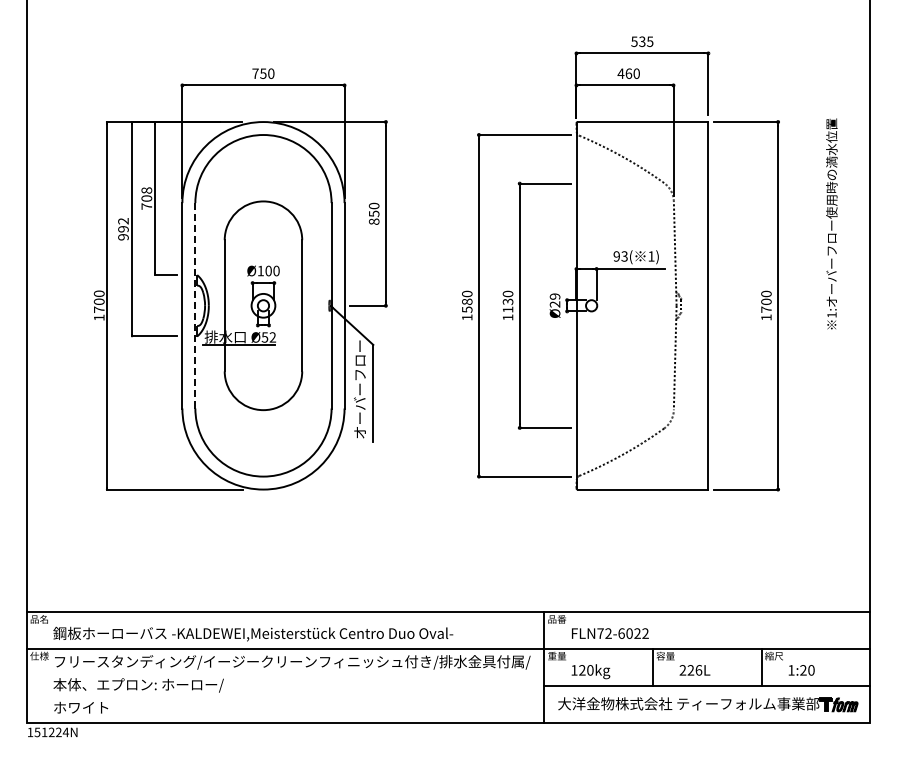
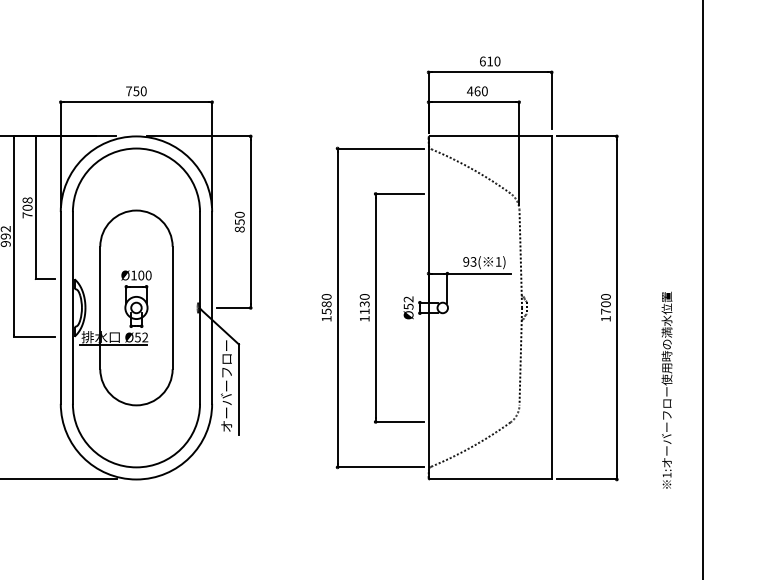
text: (642, 41) -> (490, 61), 535 -> 610
text: (831, 223) -> (666, 389), moved
text: (554, 300) -> (408, 303), Ø29 -> Ø52
line: (195, 305) -> (73, 307), dashed -> solid

